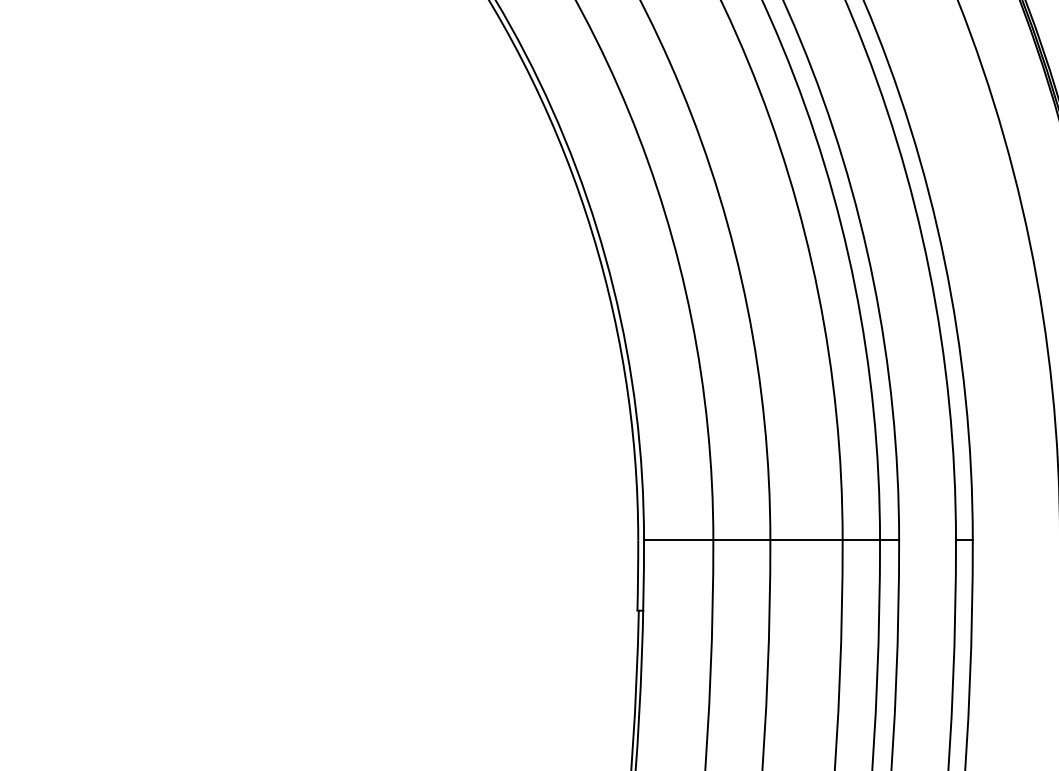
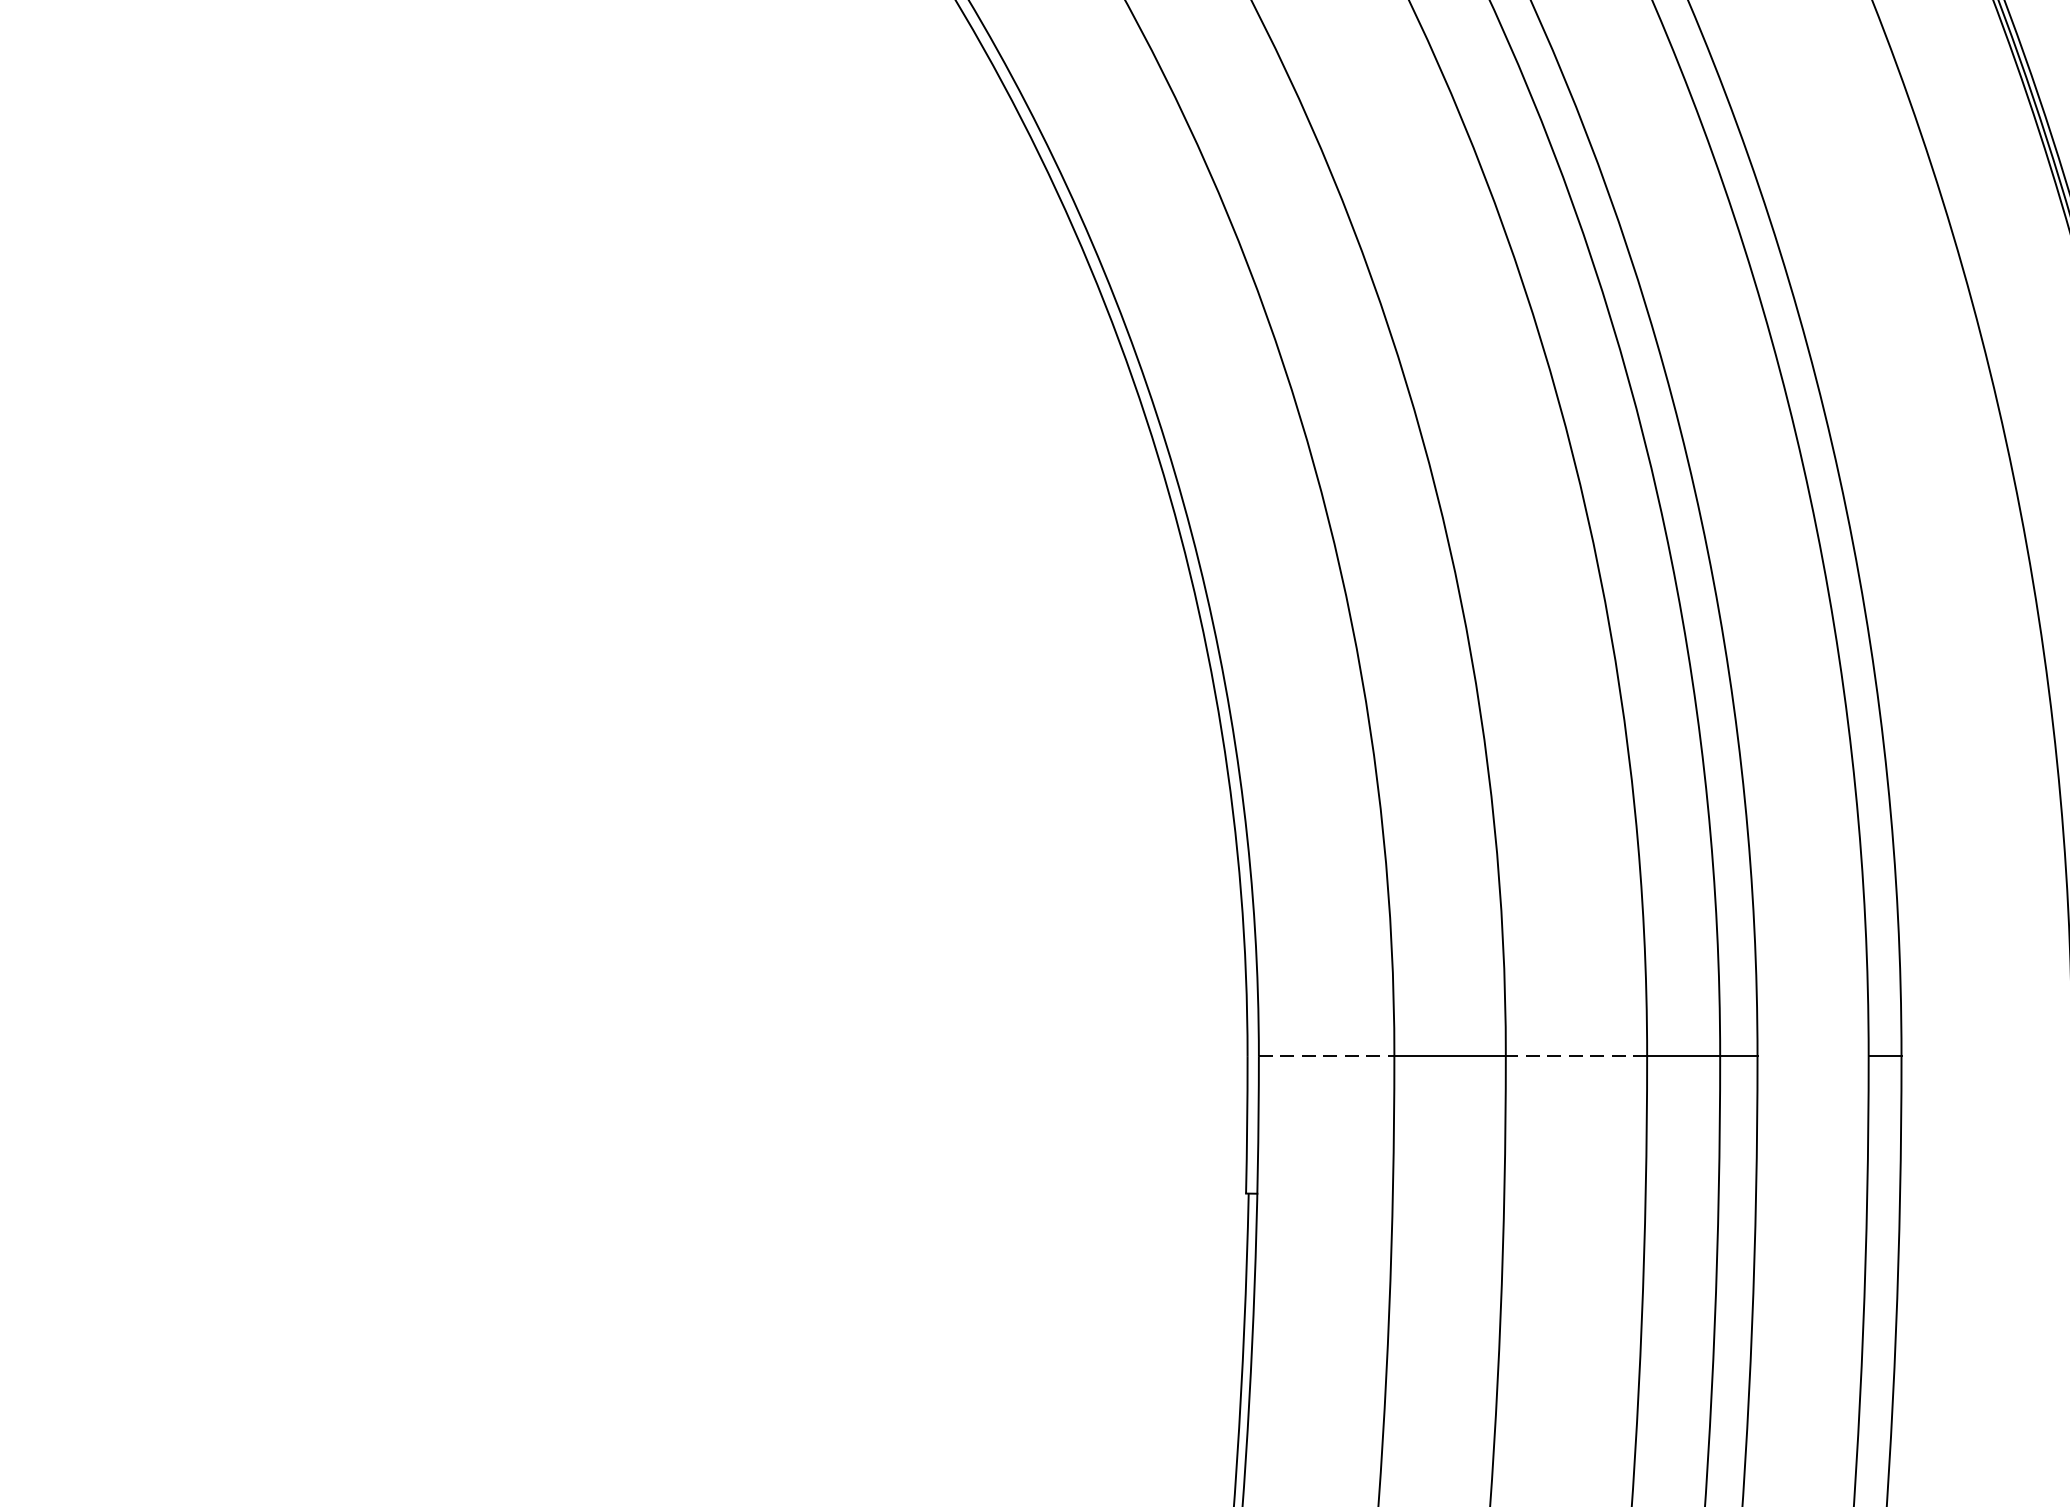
line: (678, 540) -> (1326, 1056), solid -> dashed
line: (806, 540) -> (1576, 1056), solid -> dashed

